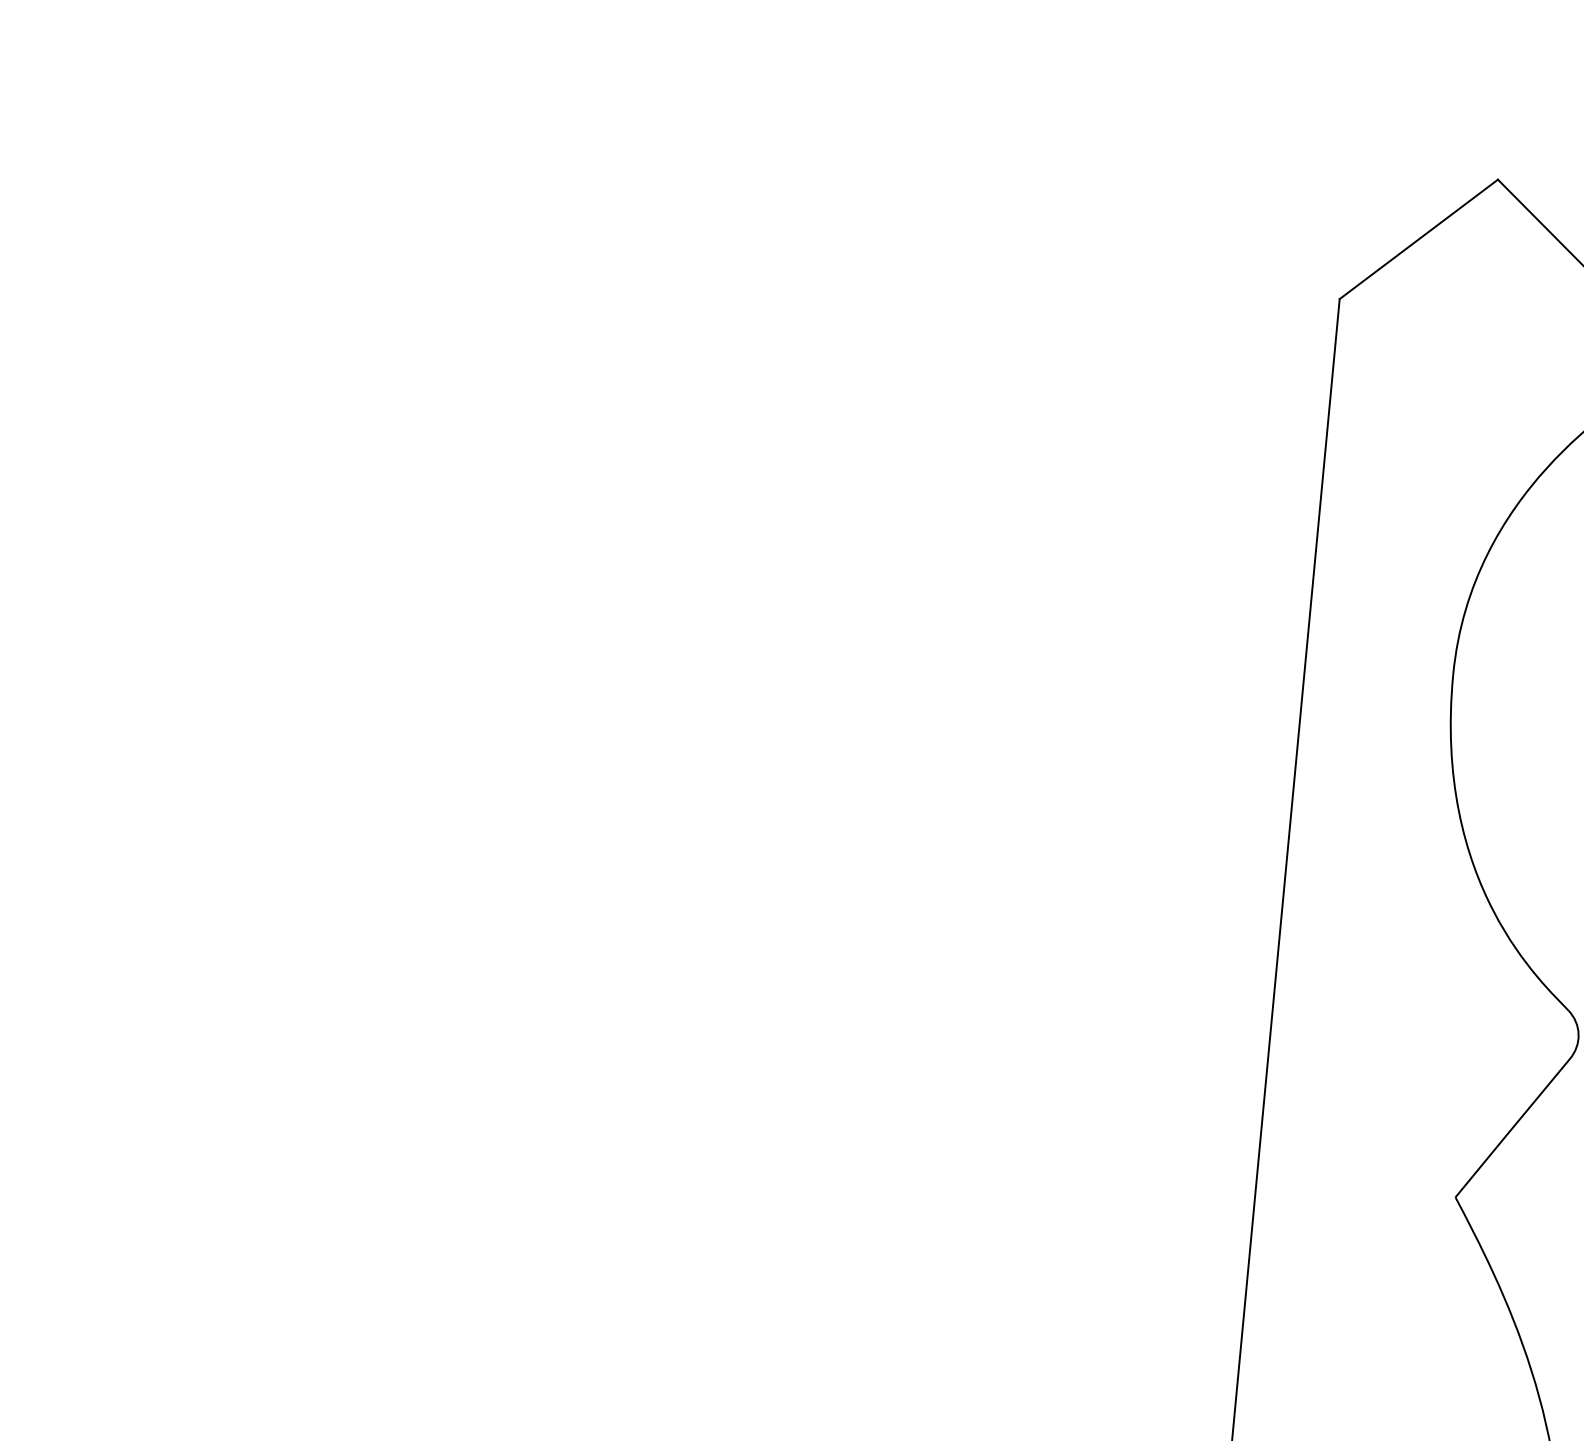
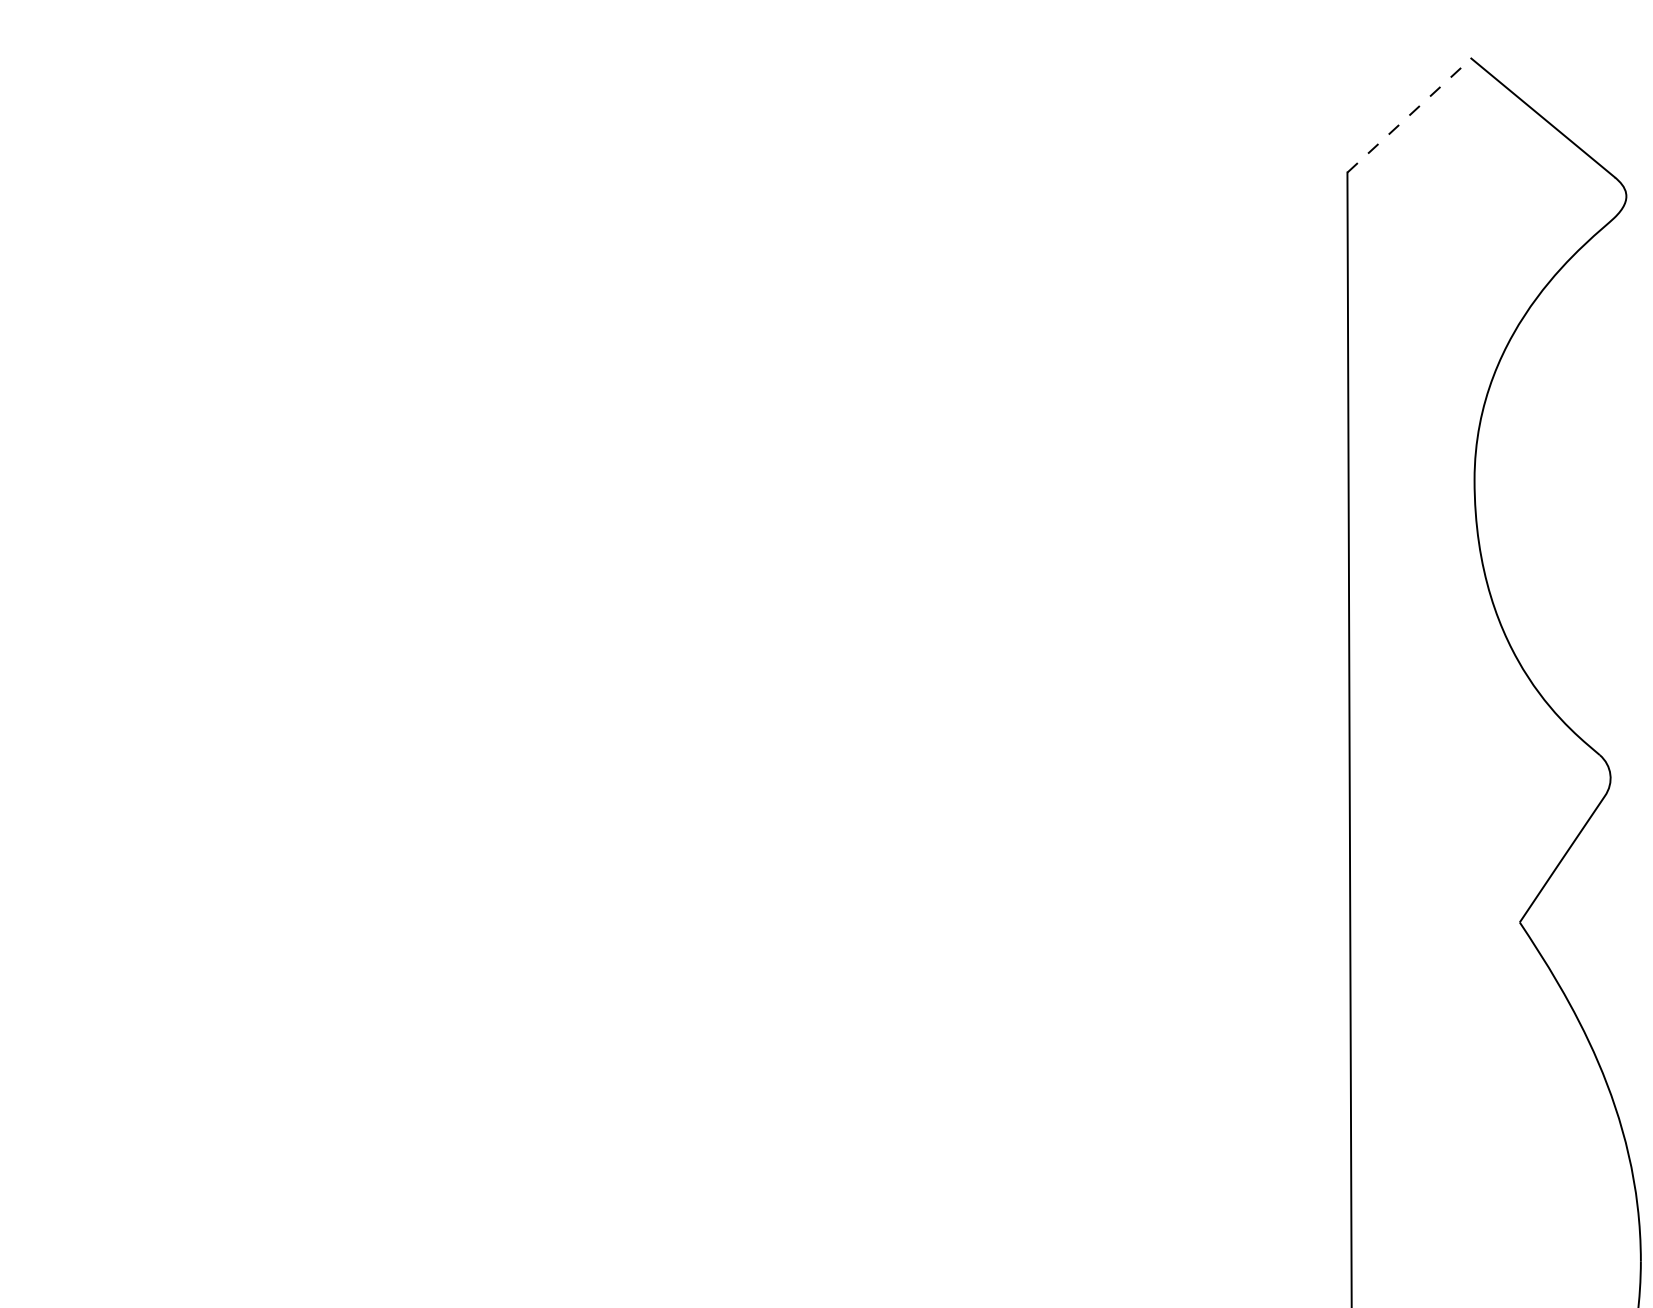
line: (1418, 239) -> (1409, 115), solid -> dashed

